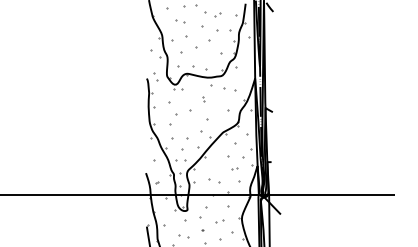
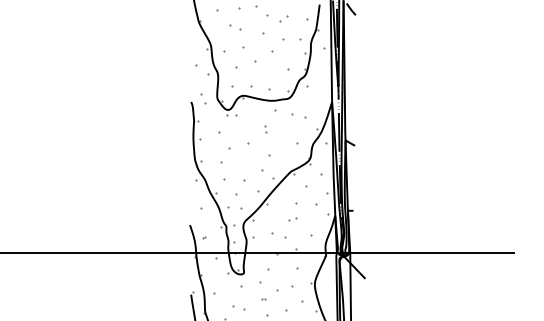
part: (234, 168) -> (292, 219), moved
part: (219, 221) -> (285, 288), size x1.6

